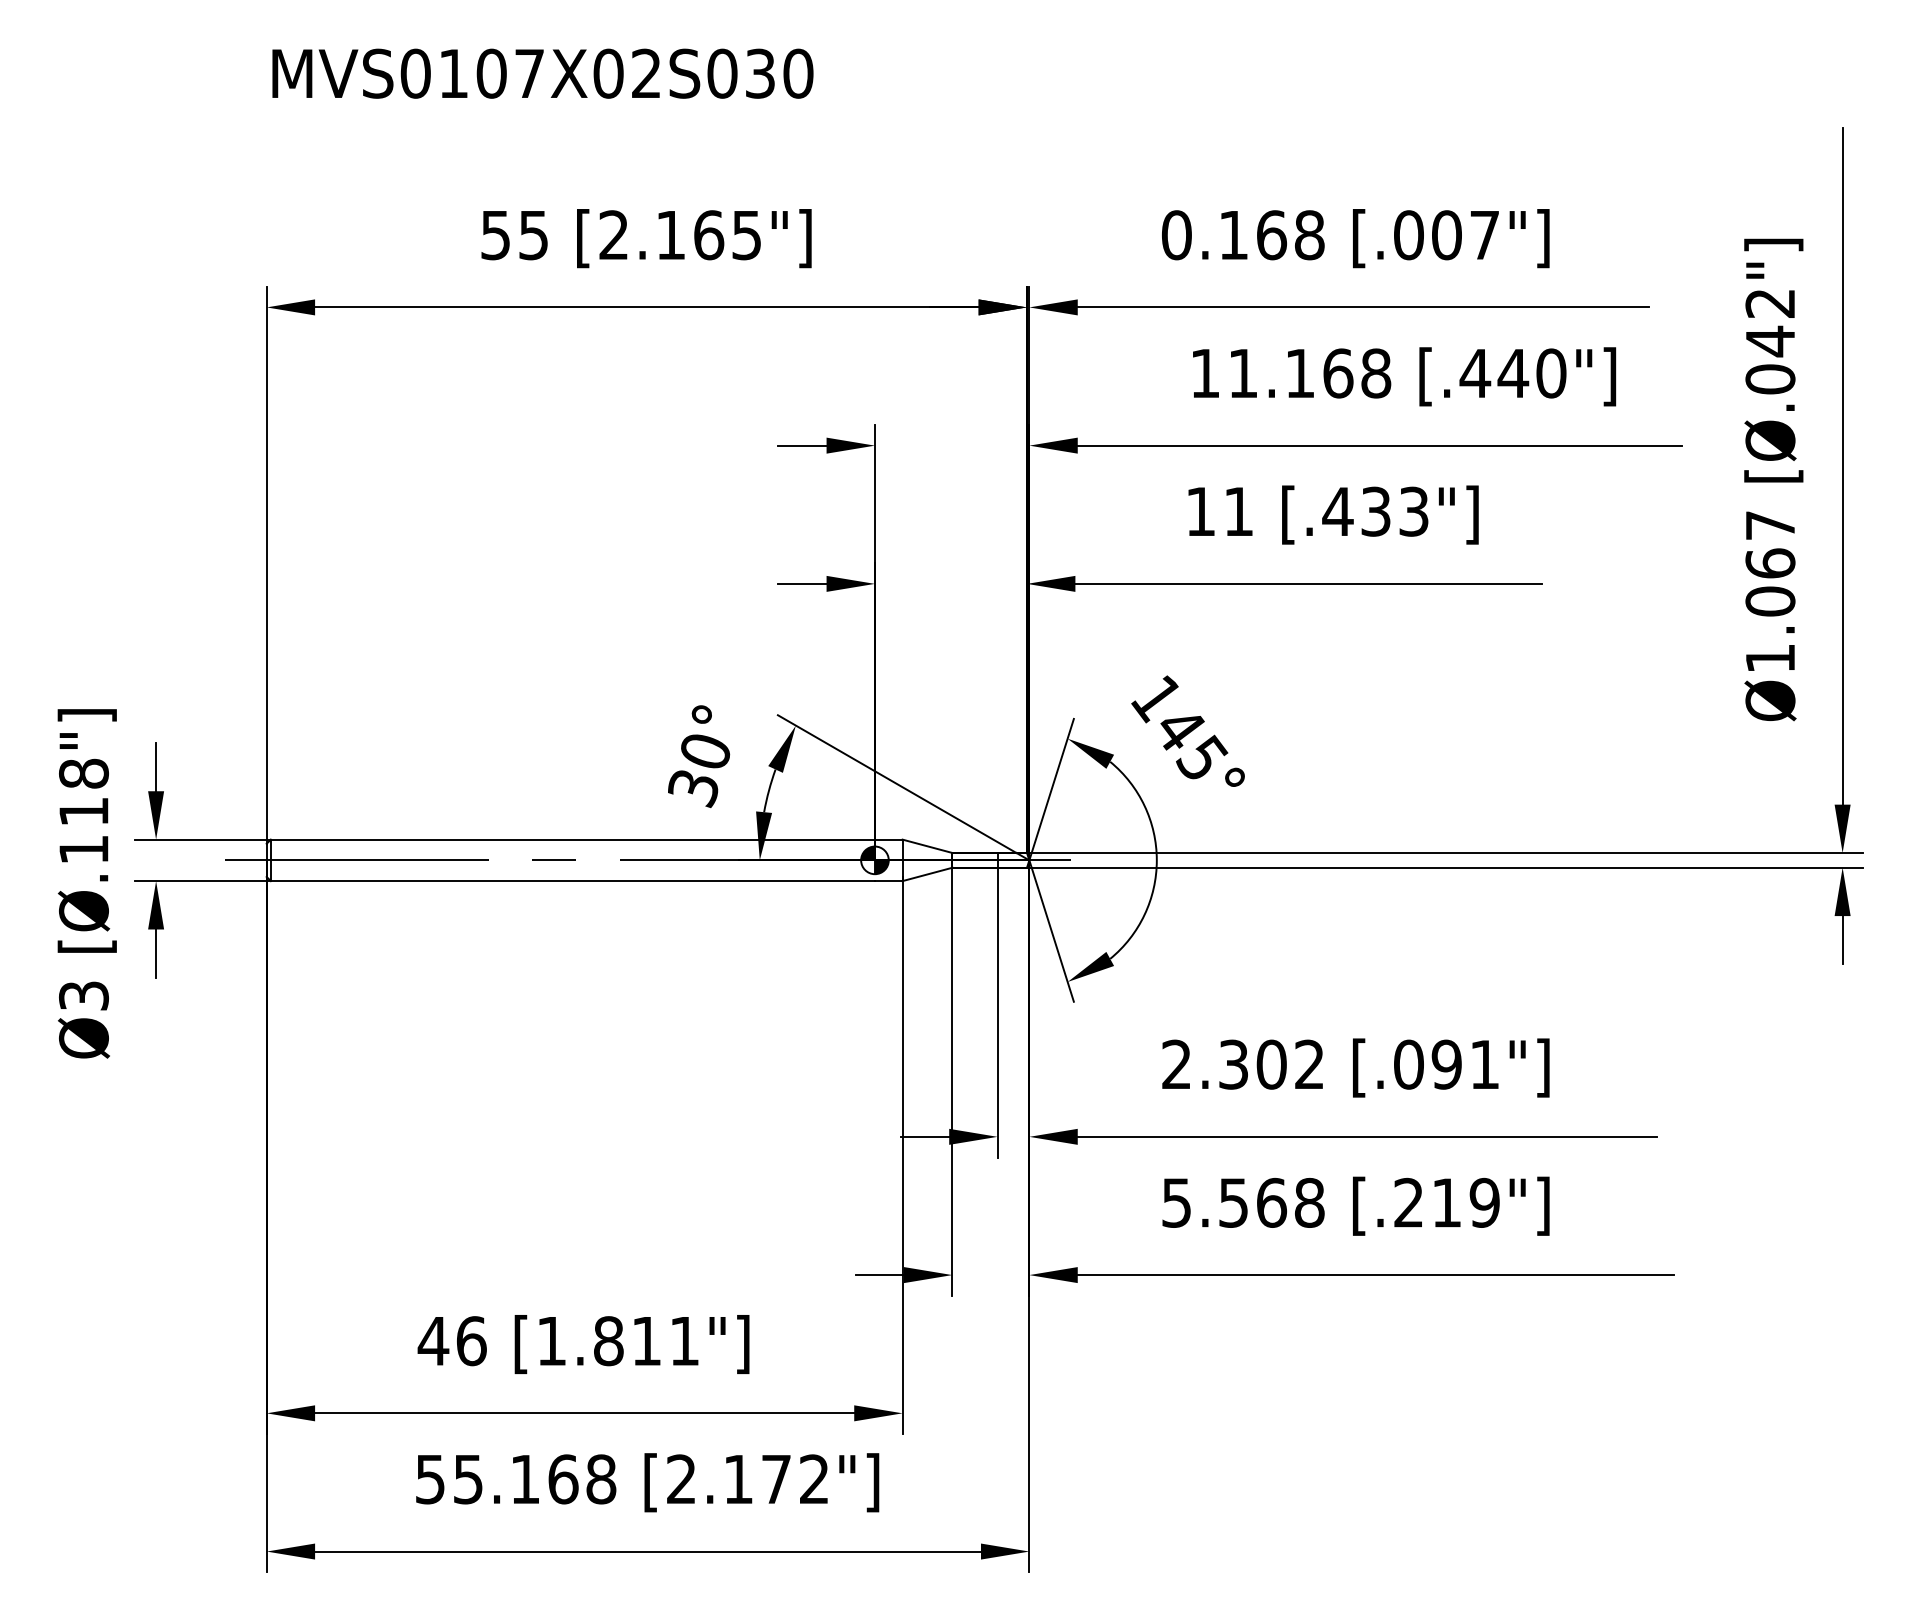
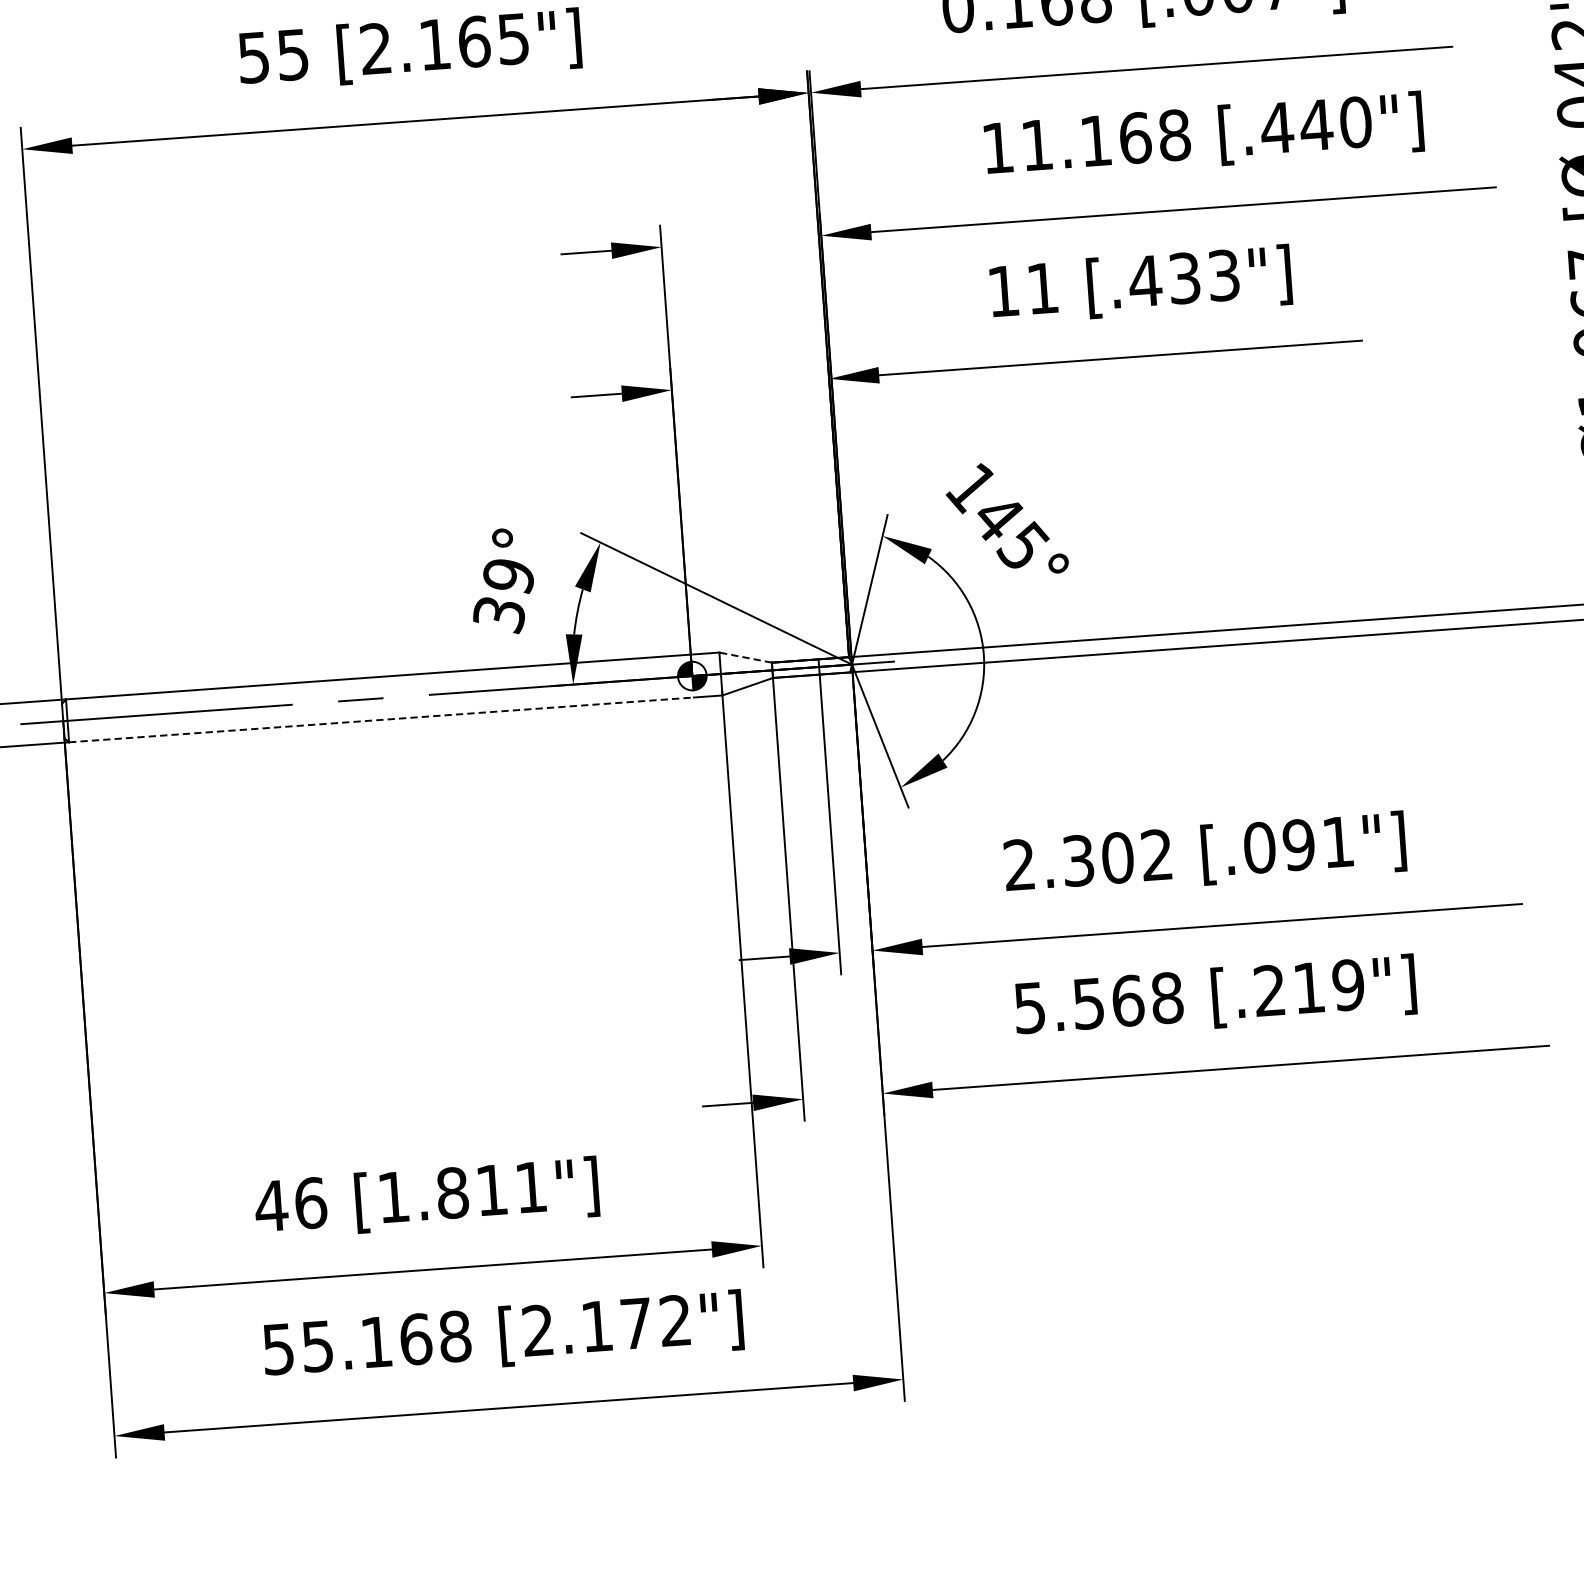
text: (705, 752) -> (509, 577), 30° -> 39°
line: (927, 846) -> (745, 657), solid -> dashed
line: (573, 881) -> (382, 720), solid -> dashed

